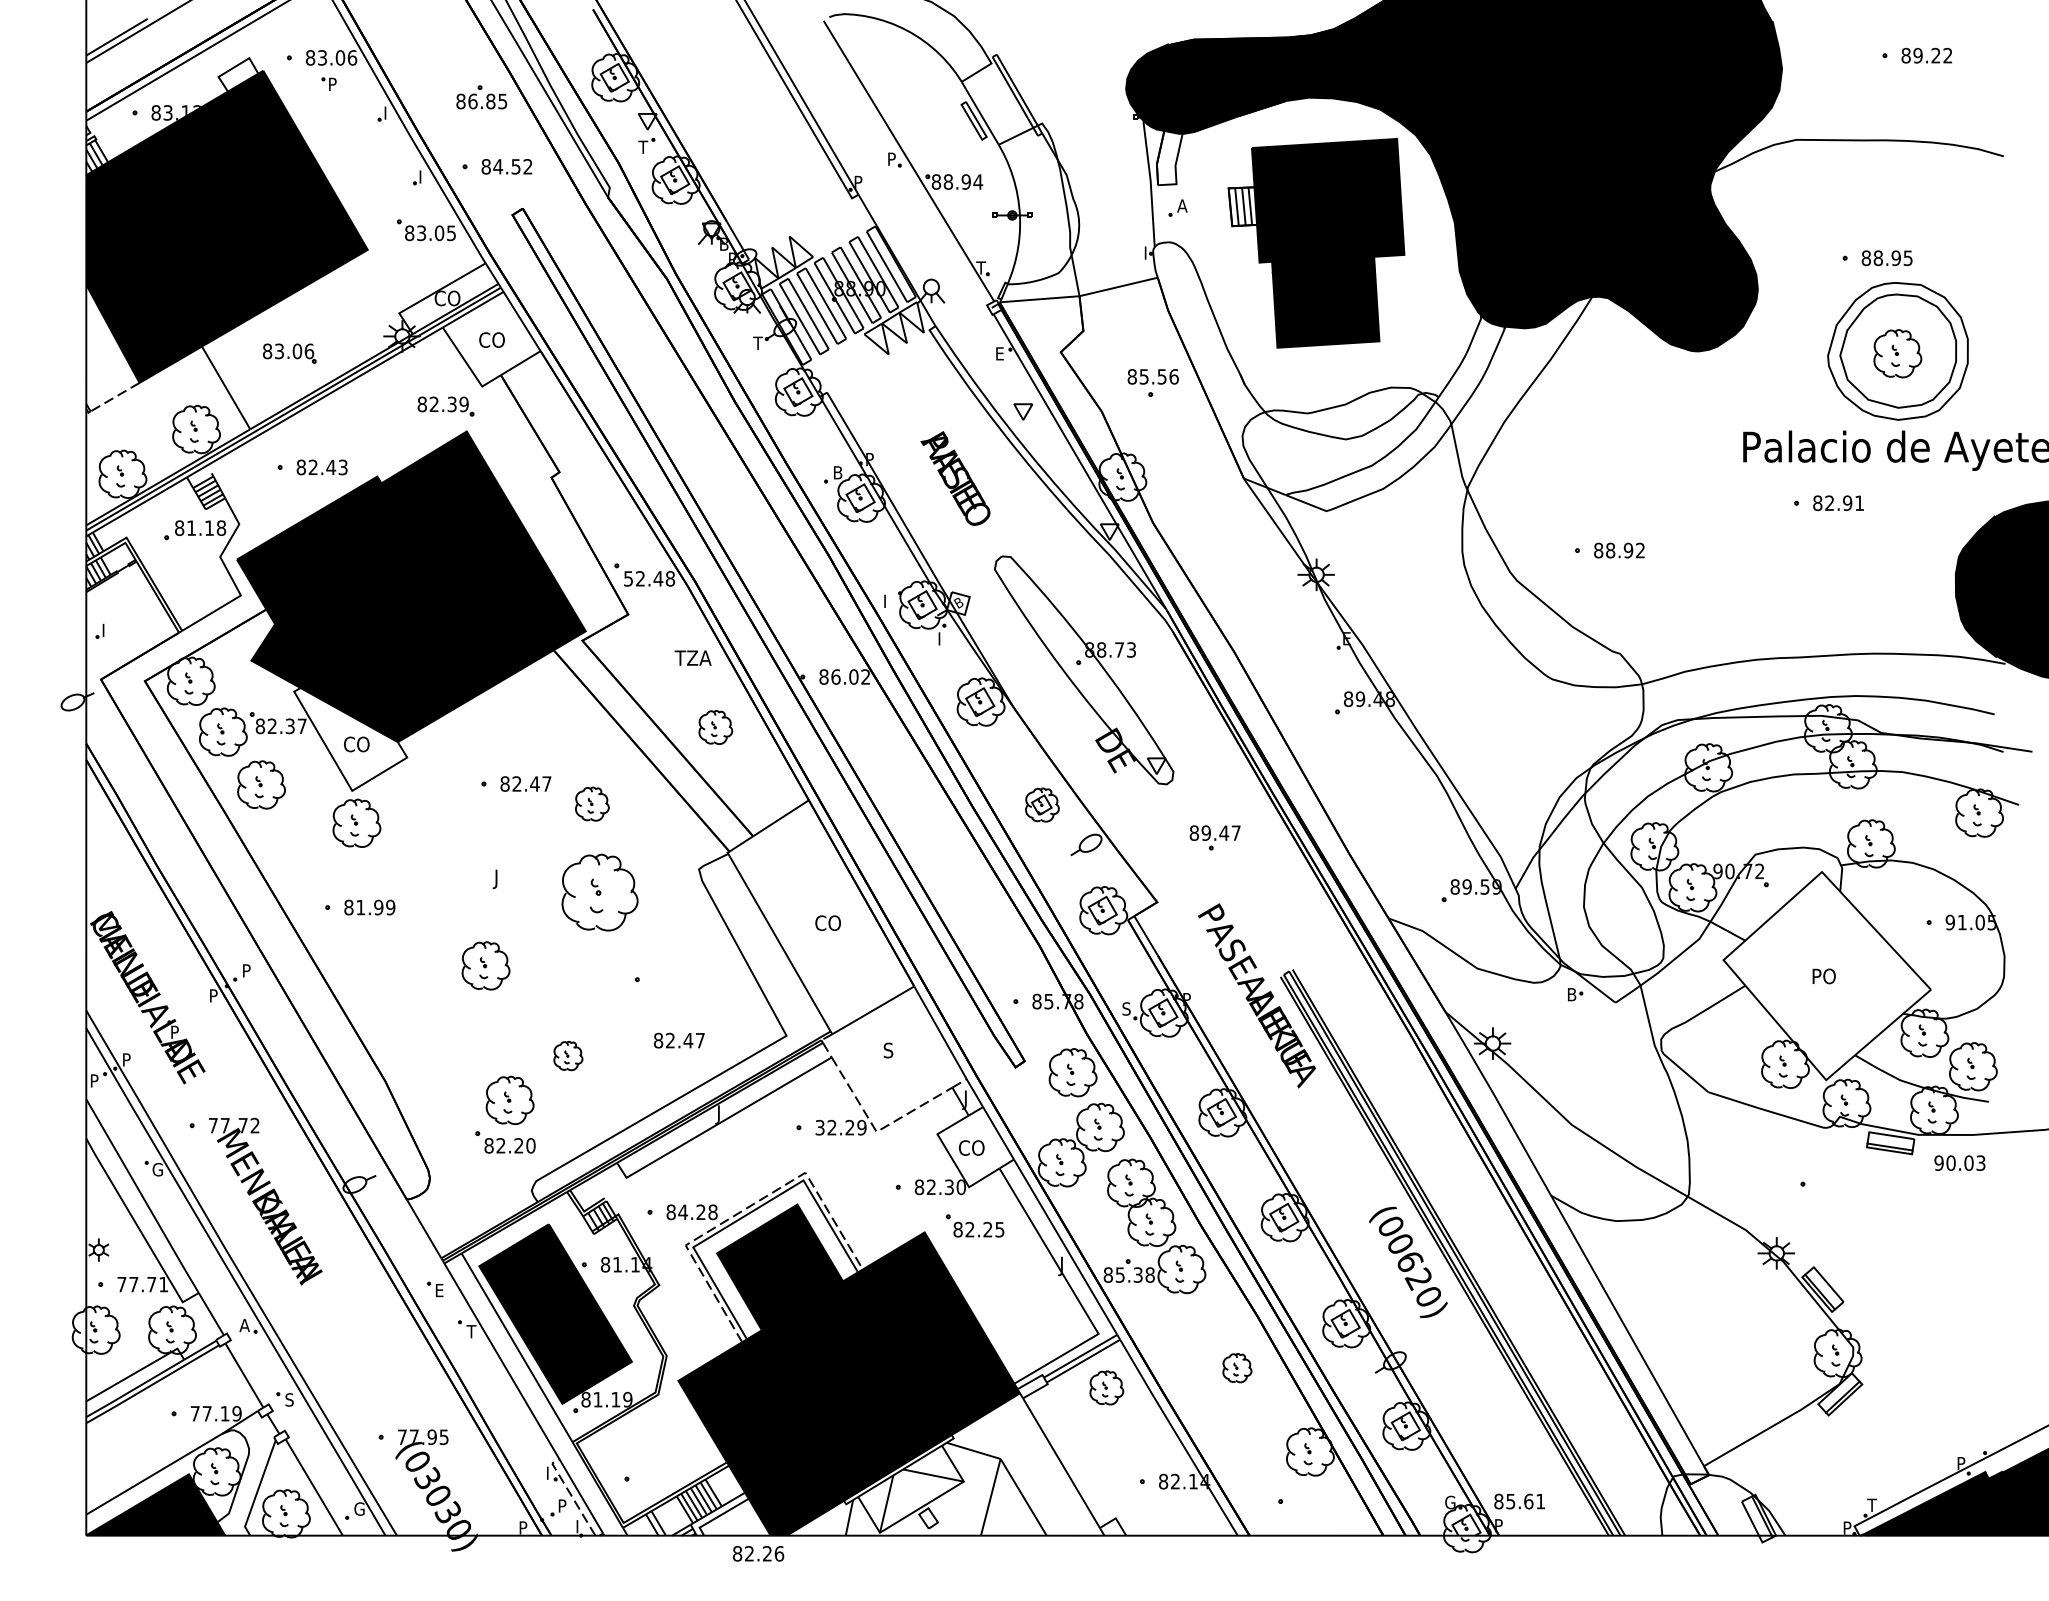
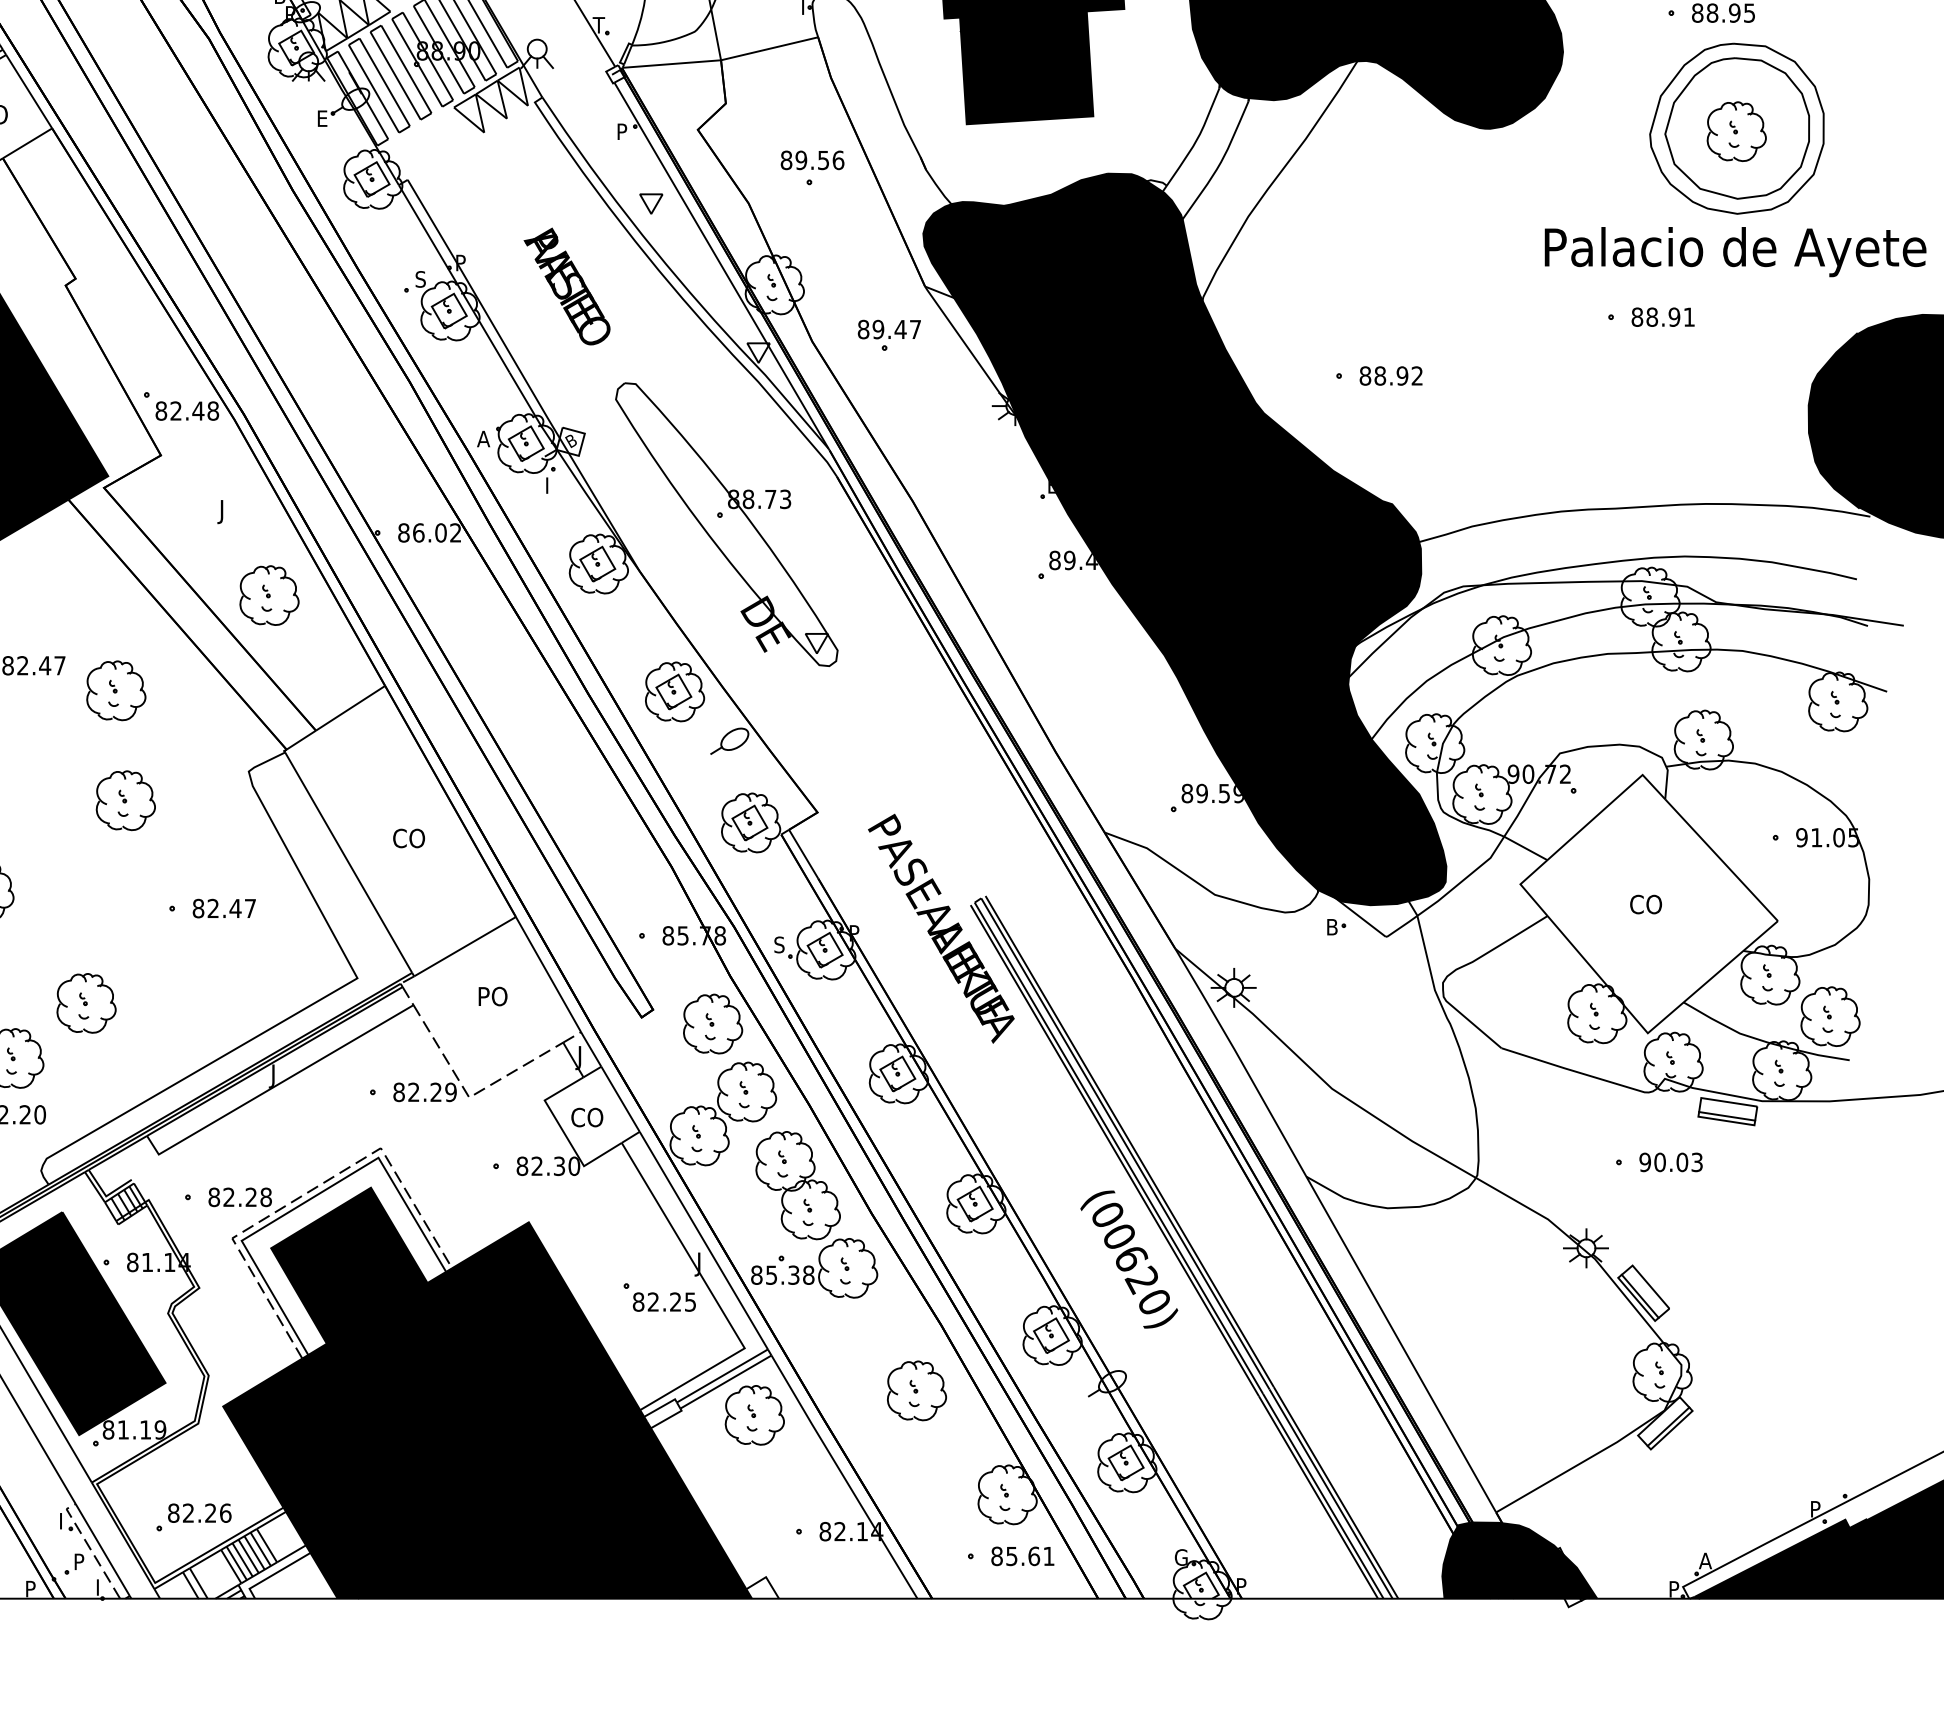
text: (758, 342) -> (322, 117), T -> E
text: (1000, 353) -> (622, 131), E -> P
text: (1143, 376) -> (800, 159), 85.56 -> 89.56
text: (837, 472) -> (420, 279), B -> S
text: (1829, 503) -> (1651, 317), 82.91 -> 88.91
text: (628, 578) -> (161, 410), 52.48 -> 82.48
text: (888, 600) -> (483, 437), I -> A
text: (692, 659) -> (240, 511), TZA -> J
fill: (1452, 681) -> (1183, 538), added
part: (715, 727) -> (269, 595), size x1.43
part: (592, 803) -> (116, 689), size x1.43
part: (1042, 804) -> (675, 691), size x1.43
part: (1214, 837) -> (888, 334), moved
part: (599, 892) -> (125, 800), size x0.62
text: (1824, 976) -> (1645, 904), PO -> CO
text: (679, 1040) -> (224, 908), moved
text: (895, 1050) -> (492, 996), S -> PO
part: (568, 1055) -> (86, 1002), size x1.67
text: (819, 1127) -> (398, 1092), 32.29 -> 82.29
text: (1959, 1162) -> (1670, 1161), moved
text: (683, 1211) -> (229, 1196), 84.28 -> 82.28
part: (975, 1225) -> (660, 1296), moved
part: (1237, 1367) -> (917, 1389), size x1.67
part: (1106, 1387) -> (754, 1414), size x1.43
fill: (945, 1464) -> (554, 1510), added
text: (1519, 1501) -> (1022, 1556), moved
fill: (1722, 1504) -> (1519, 1559), added
text: (1872, 1504) -> (1705, 1559), T -> A
text: (758, 1553) -> (199, 1512), moved

